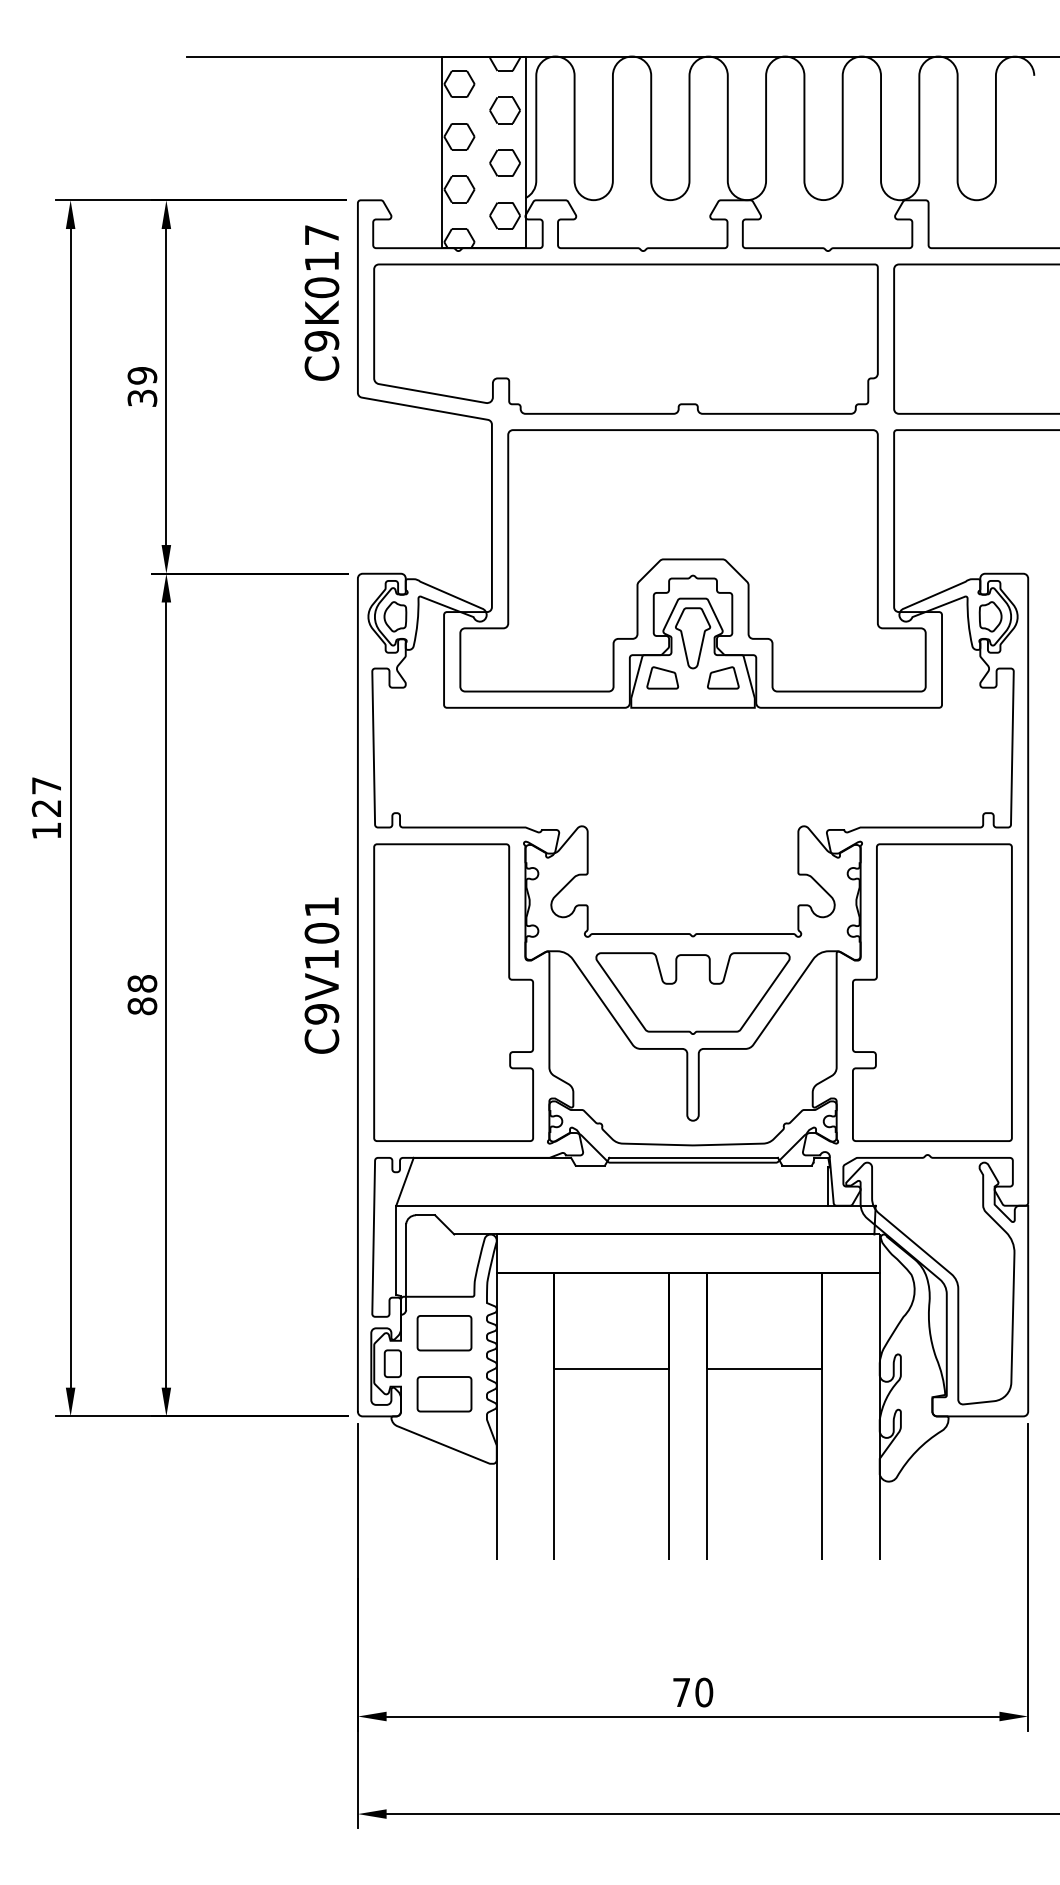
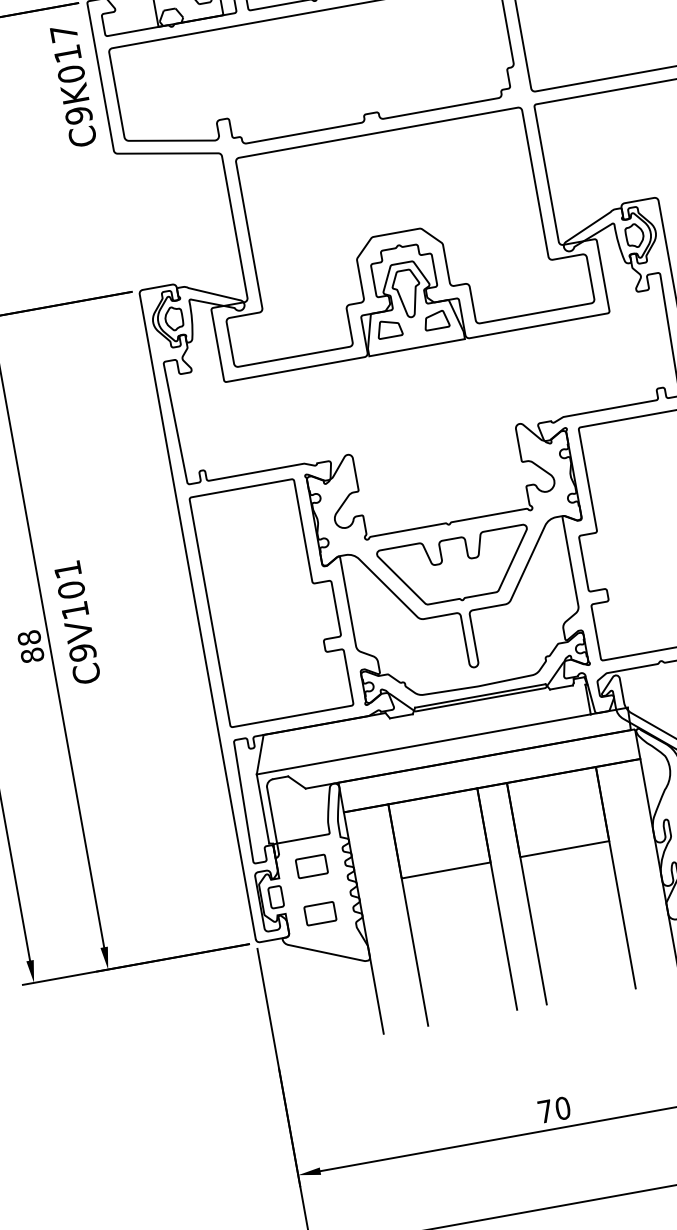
text: (321, 975) -> (77, 622), moved
part: (444, 1333) -> (311, 866), size x0.7
part: (444, 1394) -> (320, 913), size x0.7

